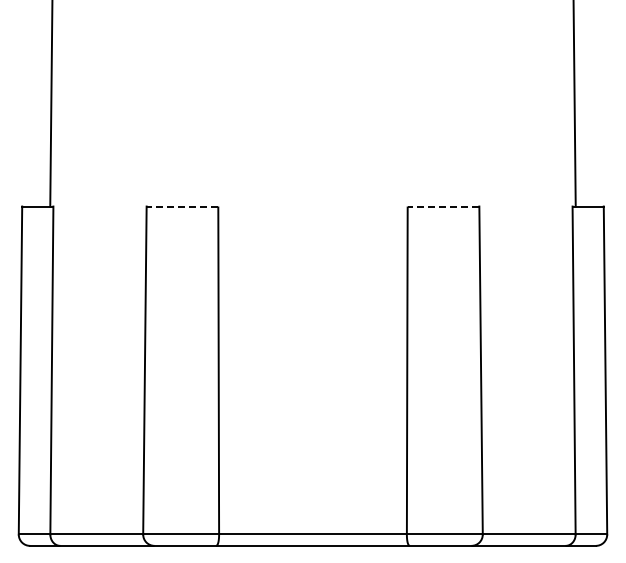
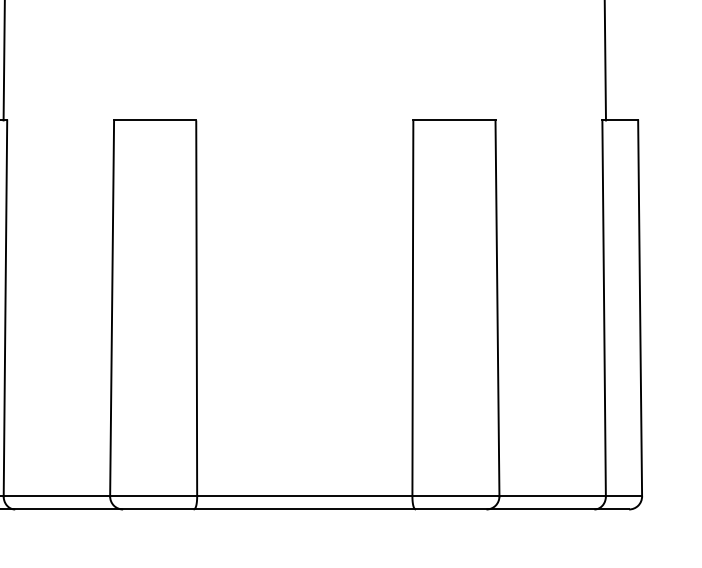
line: (182, 206) -> (155, 120), dashed -> solid
line: (443, 206) -> (454, 120), dashed -> solid

